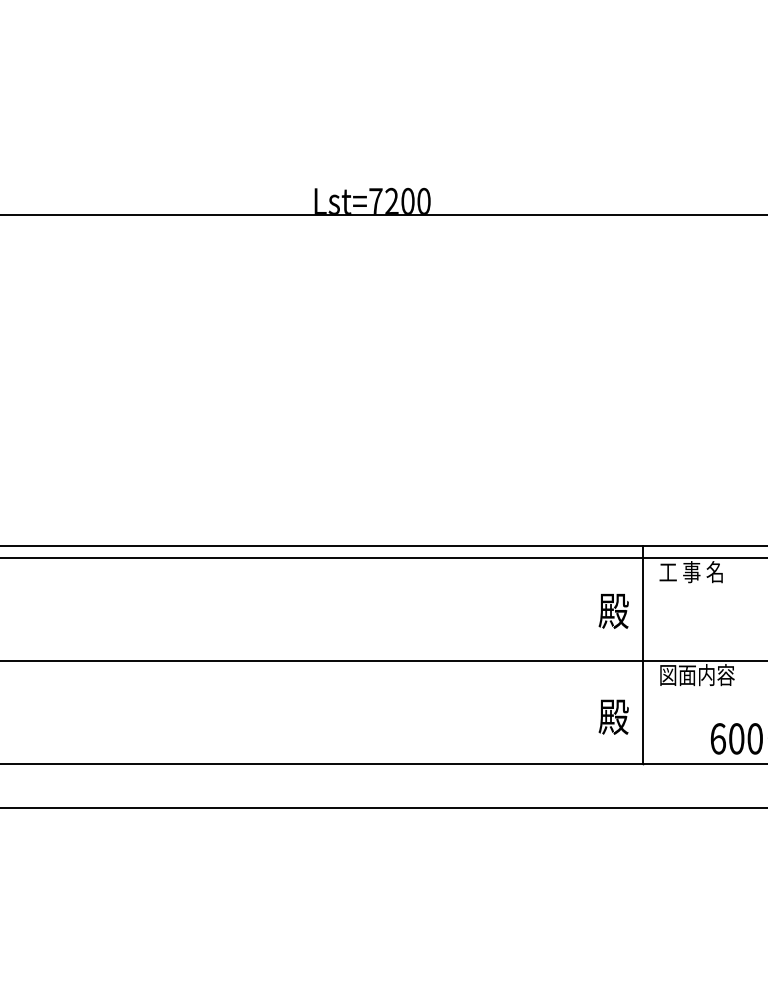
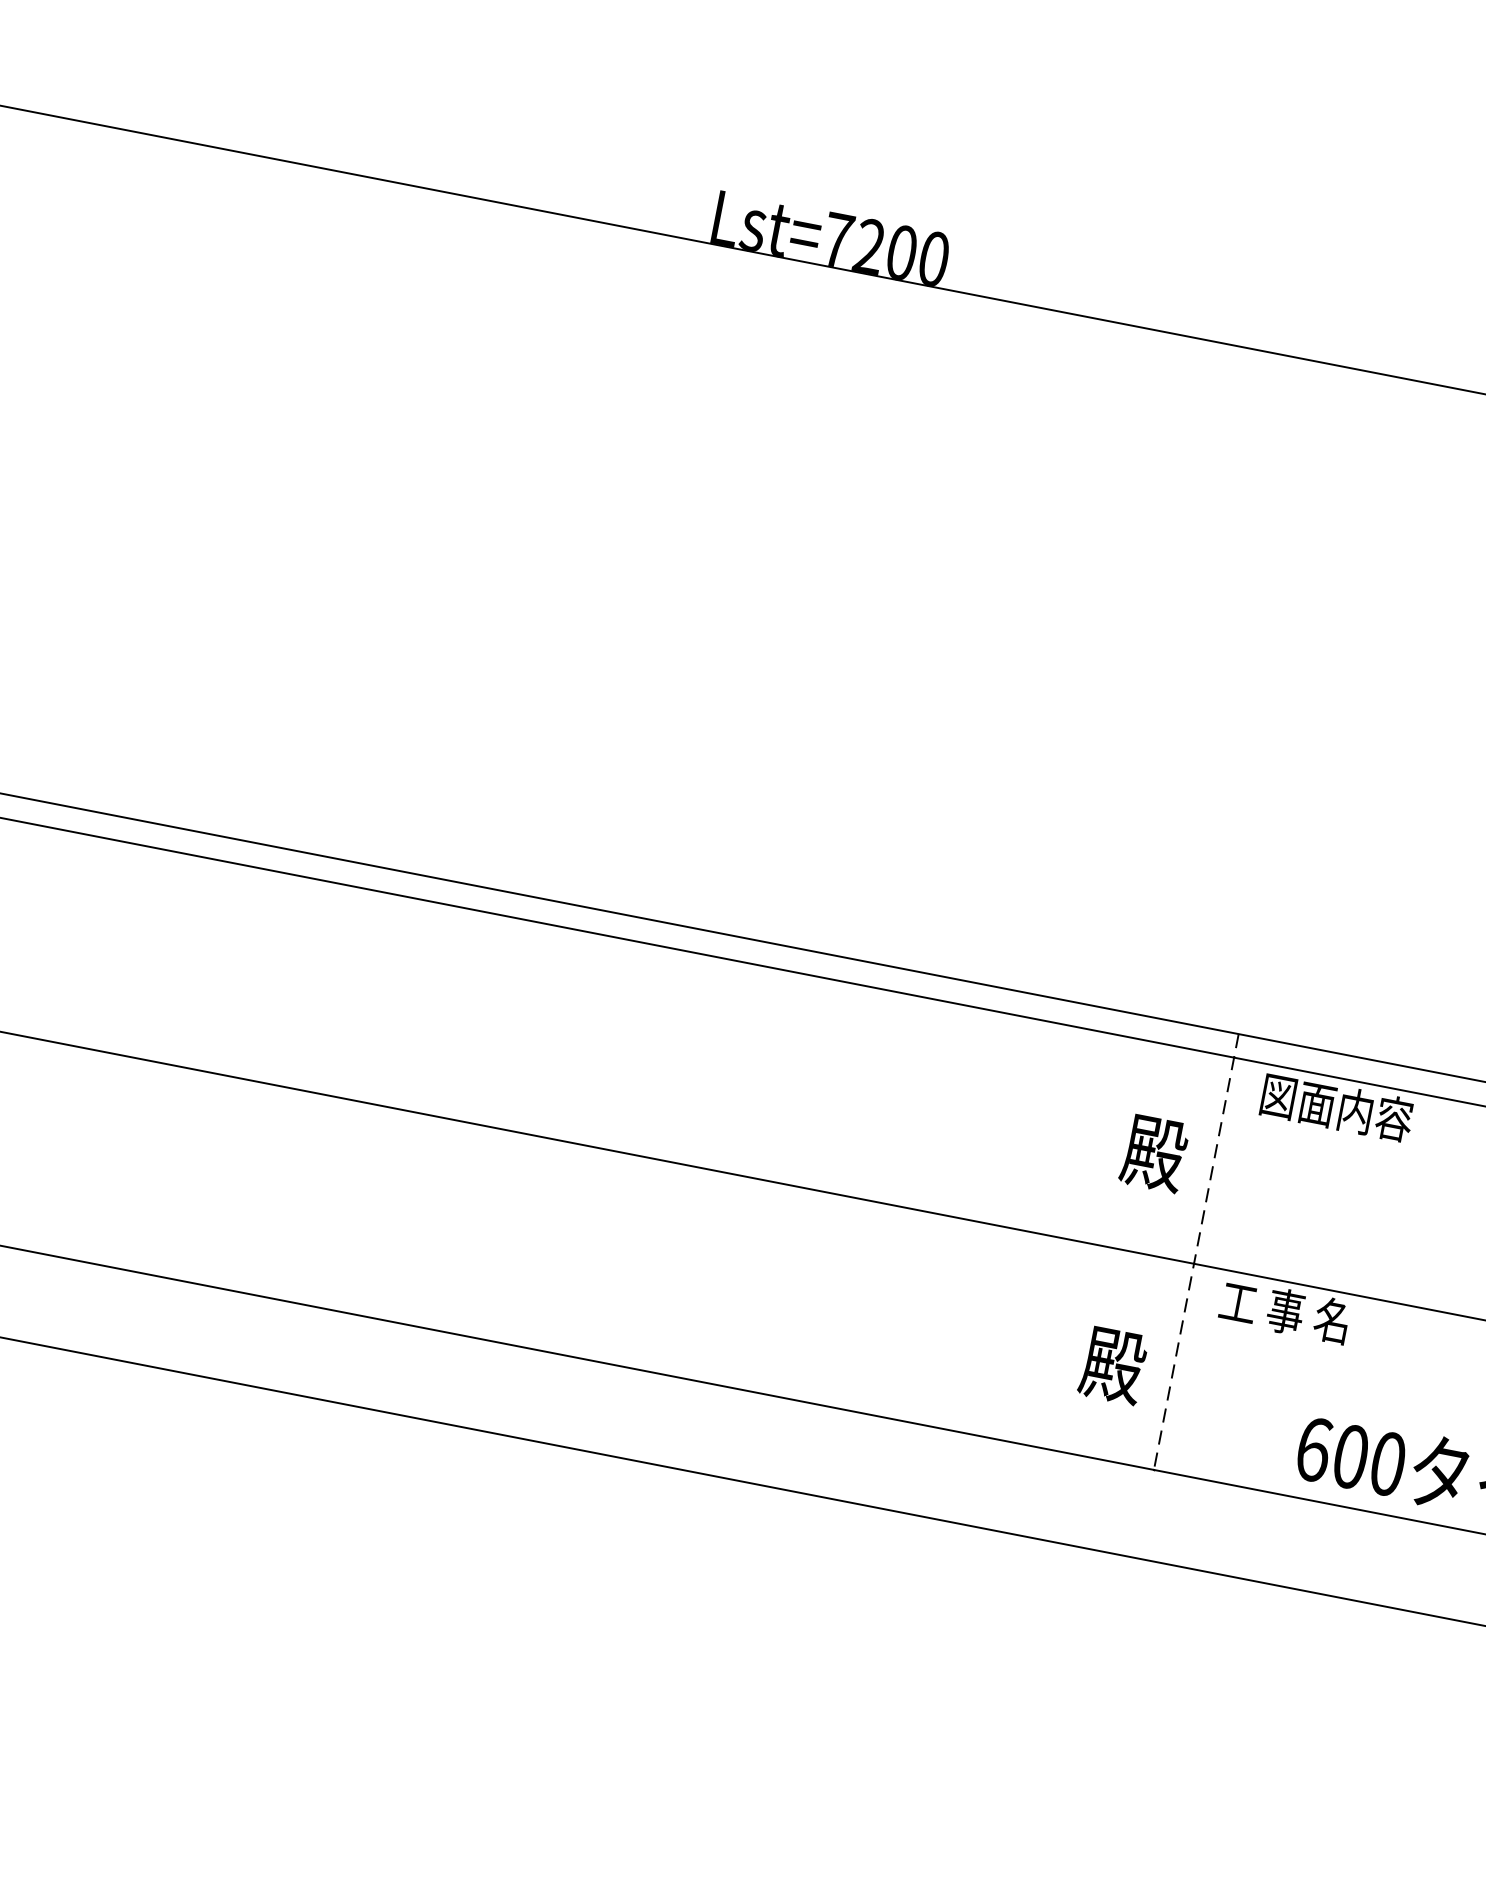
text: (696, 572) -> (1335, 1108), 工 事 名 -> 図面内容
line: (643, 654) -> (1197, 1251), solid -> dashed
text: (696, 675) -> (1295, 1314), 図面内容 -> 工 事 名

